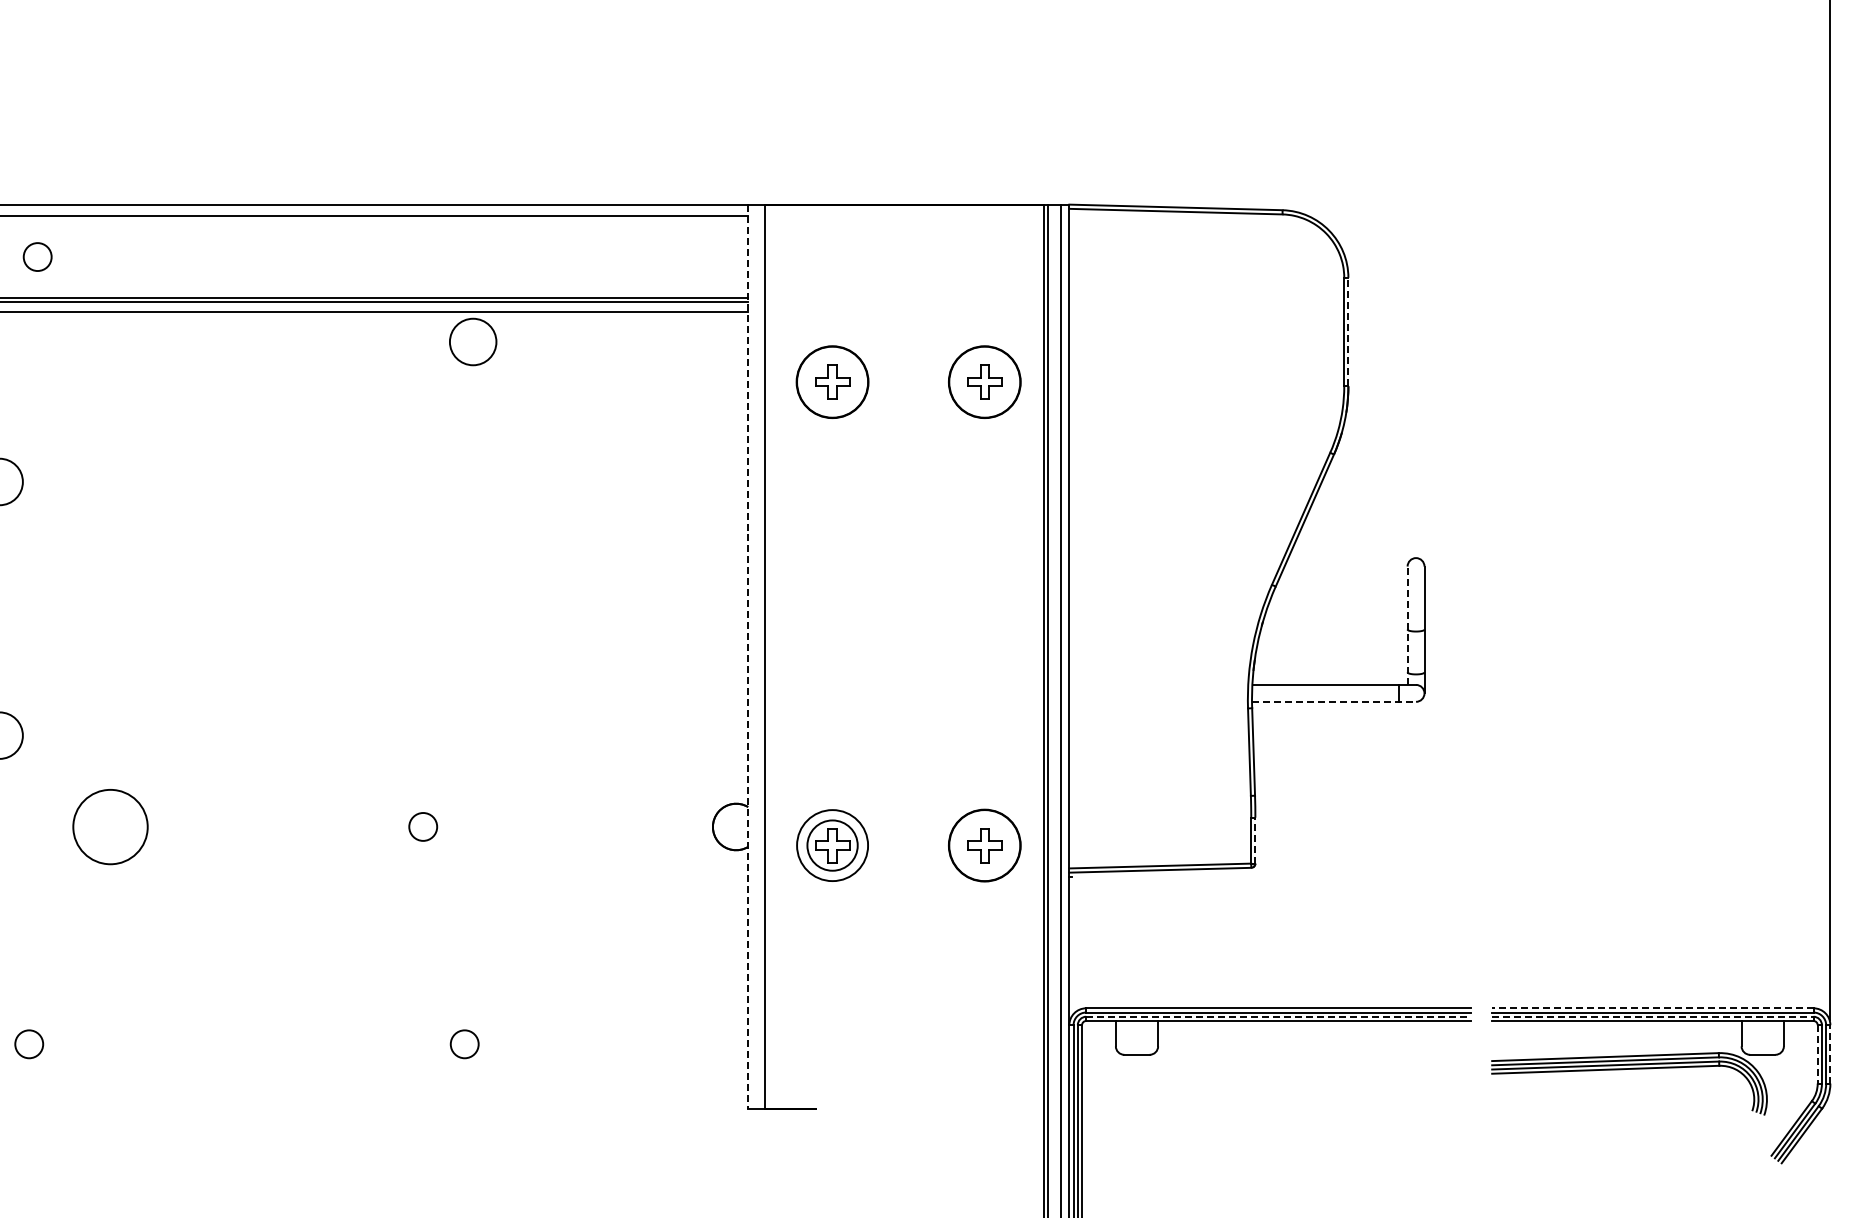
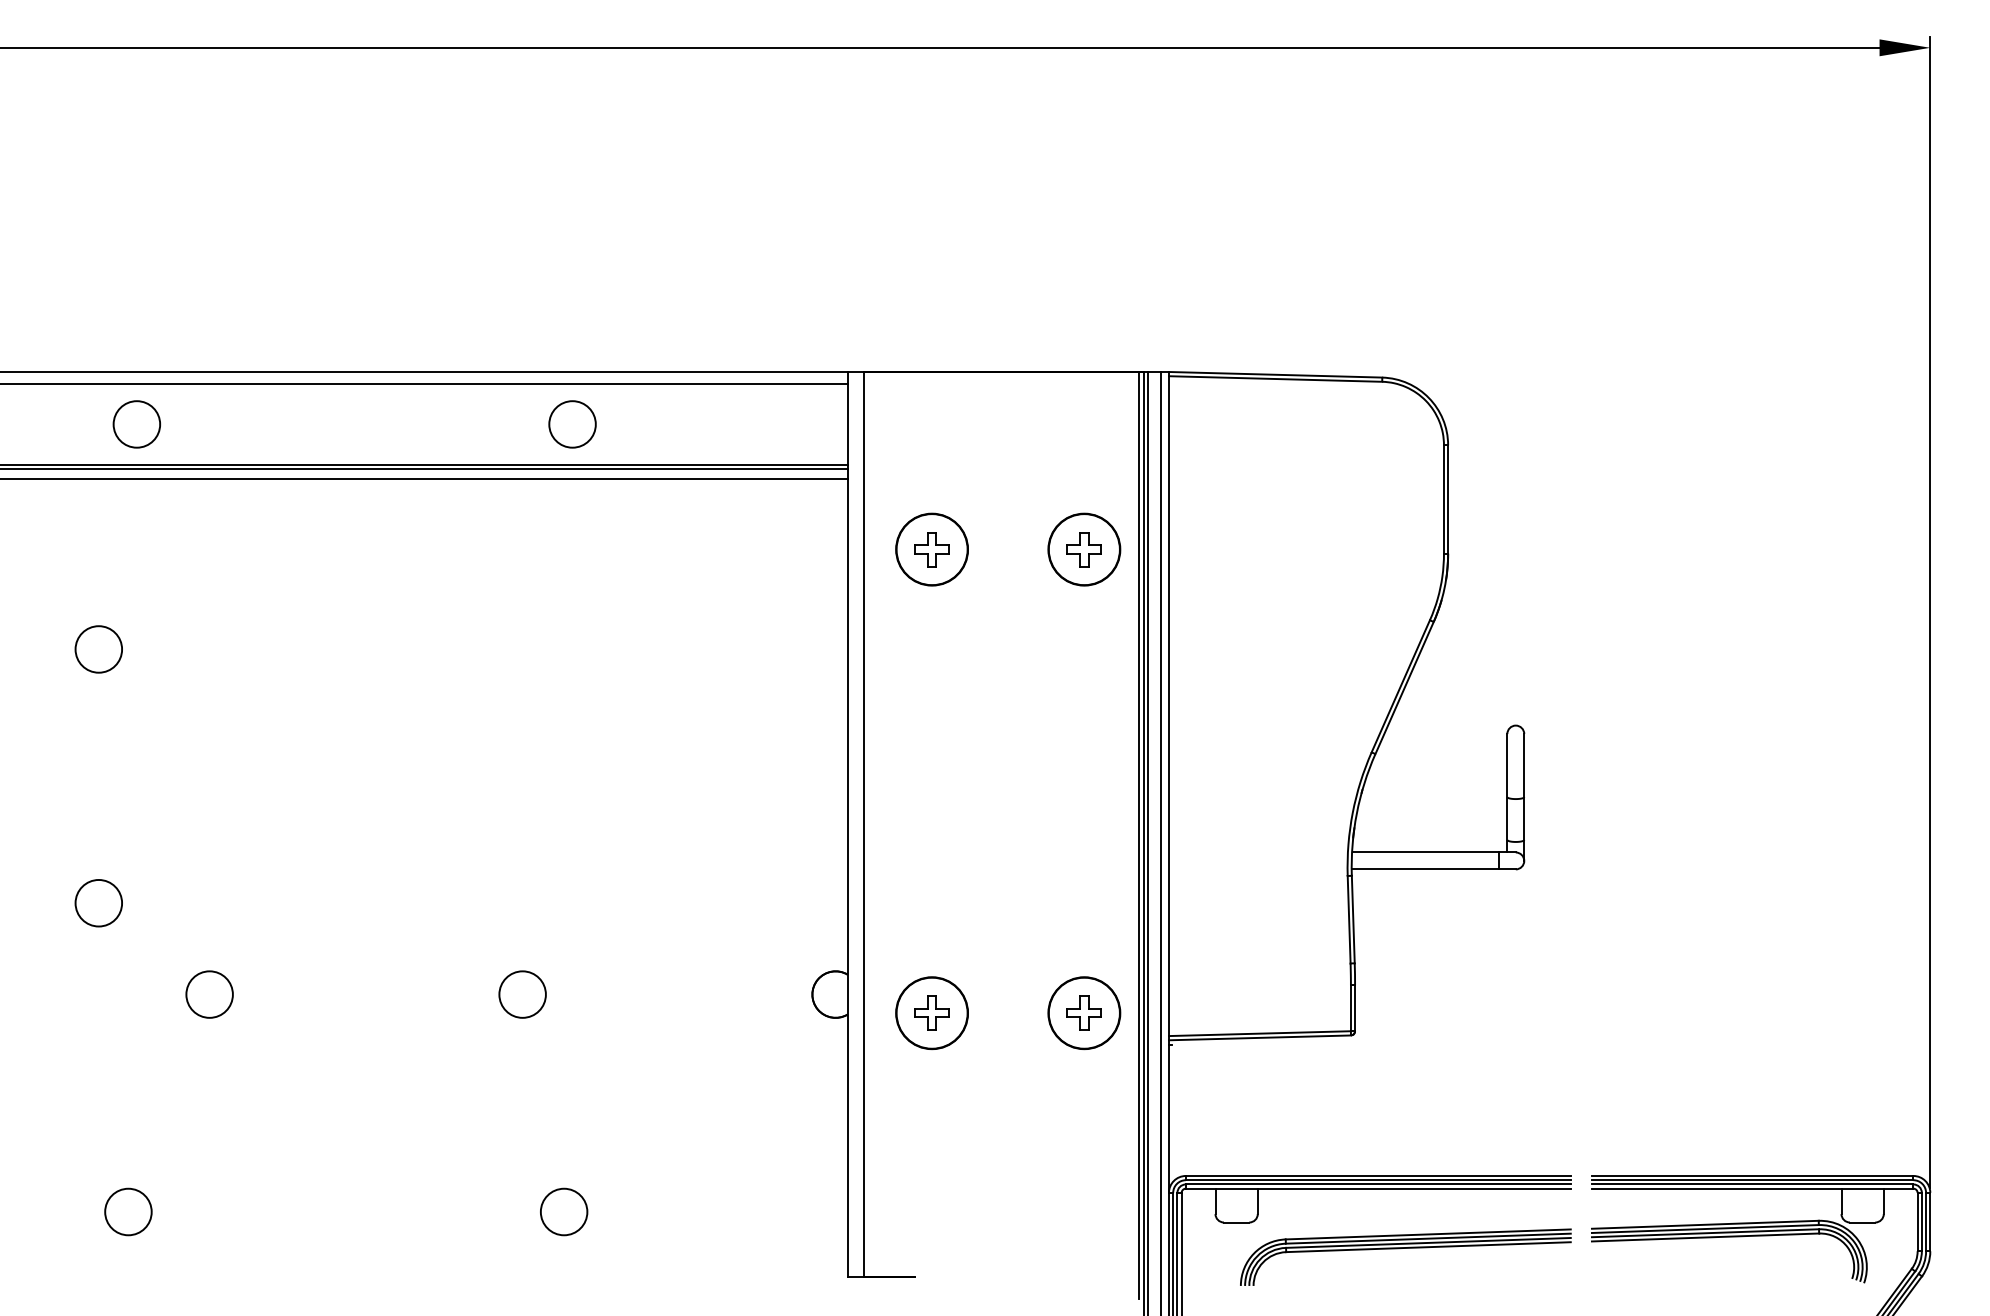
circle: (37, 257) -> (136, 424), size x1.67
line: (1348, 331) -> (1448, 498), dashed -> solid
circle: (473, 342) -> (572, 424), moved
line: (1407, 624) -> (1507, 792), dashed -> solid
line: (748, 656) -> (847, 824), dashed -> solid
line: (1039, 667) -> (1139, 835), added
line: (1333, 701) -> (1433, 869), dashed -> solid
circle: (110, 826) -> (209, 994), size x0.62
circle: (423, 826) -> (522, 994), size x1.67
line: (1255, 840) -> (1355, 1008), dashed -> solid
circle: (832, 845) -> (932, 1013), size x1.43
line: (1652, 1007) -> (1752, 1175), dashed -> solid
line: (1278, 1016) -> (1378, 1184), dashed -> solid
line: (1652, 1016) -> (1752, 1184), dashed -> solid
circle: (29, 1043) -> (128, 1211), size x1.67
circle: (464, 1043) -> (563, 1211), size x1.67
line: (1830, 1053) -> (1930, 1221), dashed -> solid
line: (1817, 1054) -> (1917, 1222), dashed -> solid
part: (1305, 1080) -> (1405, 1248), added

